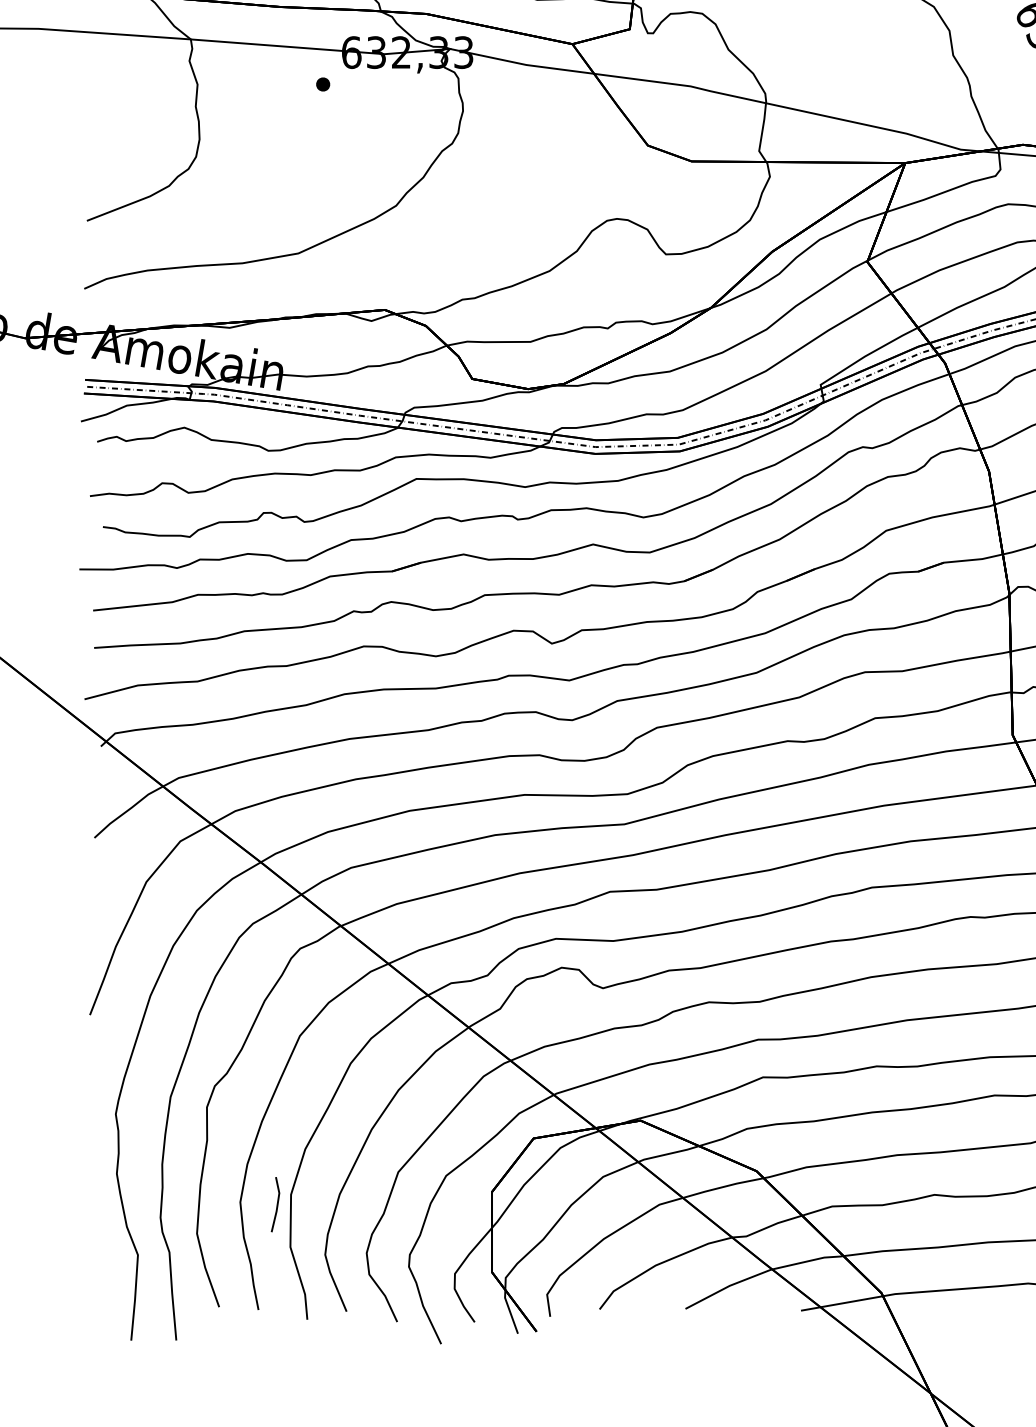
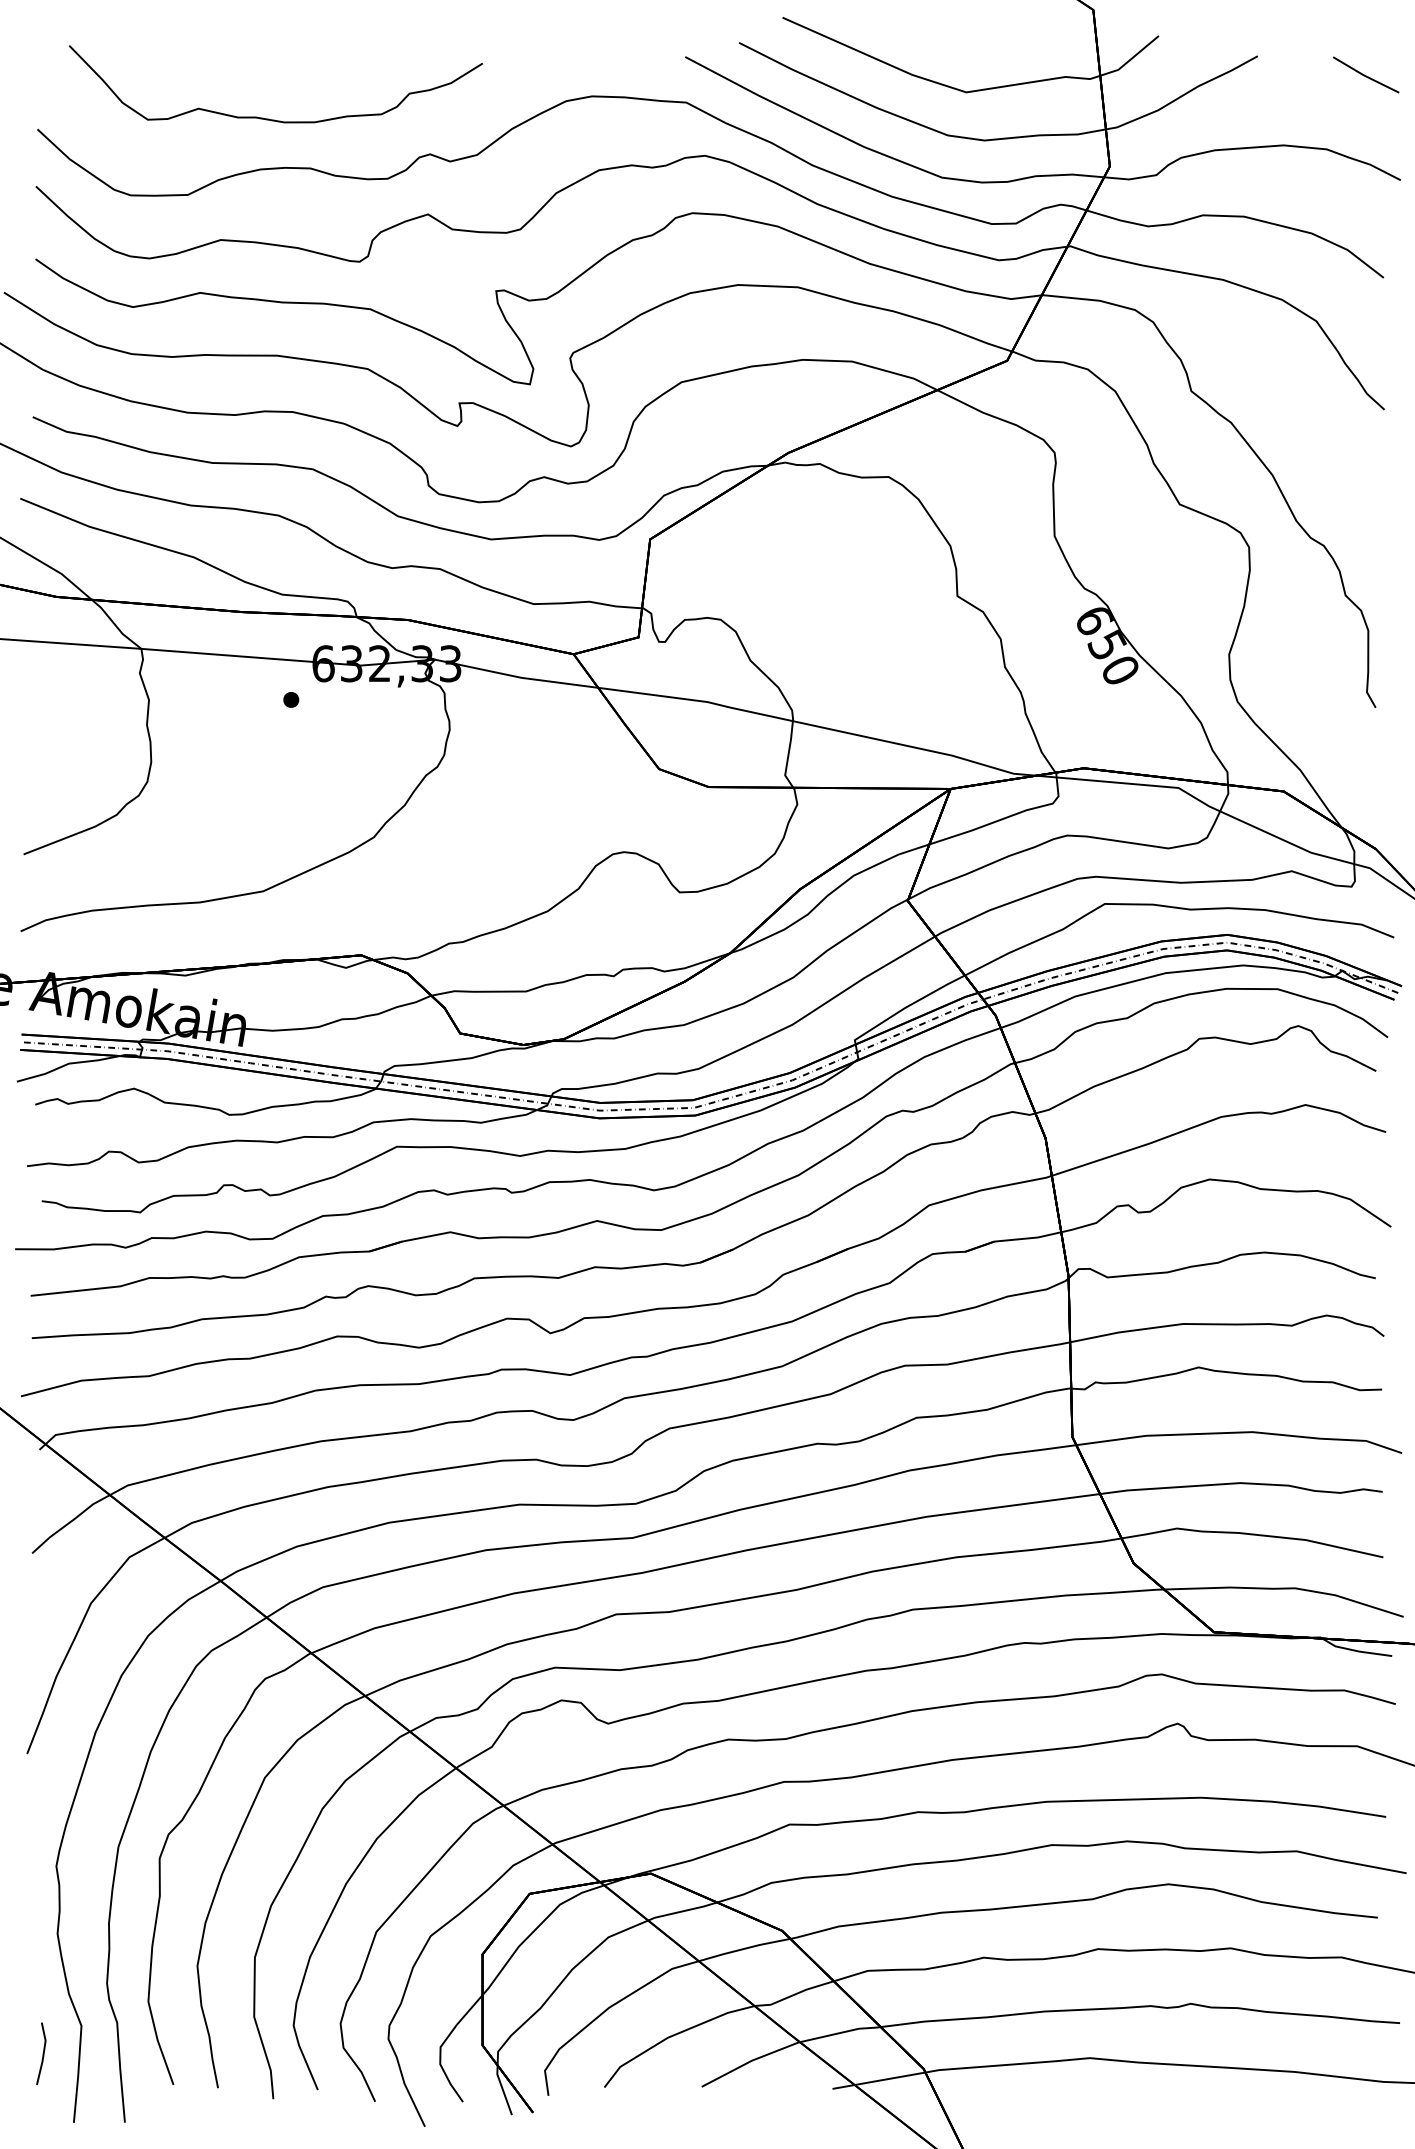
line: (276, 1204) -> (42, 2053), moved

